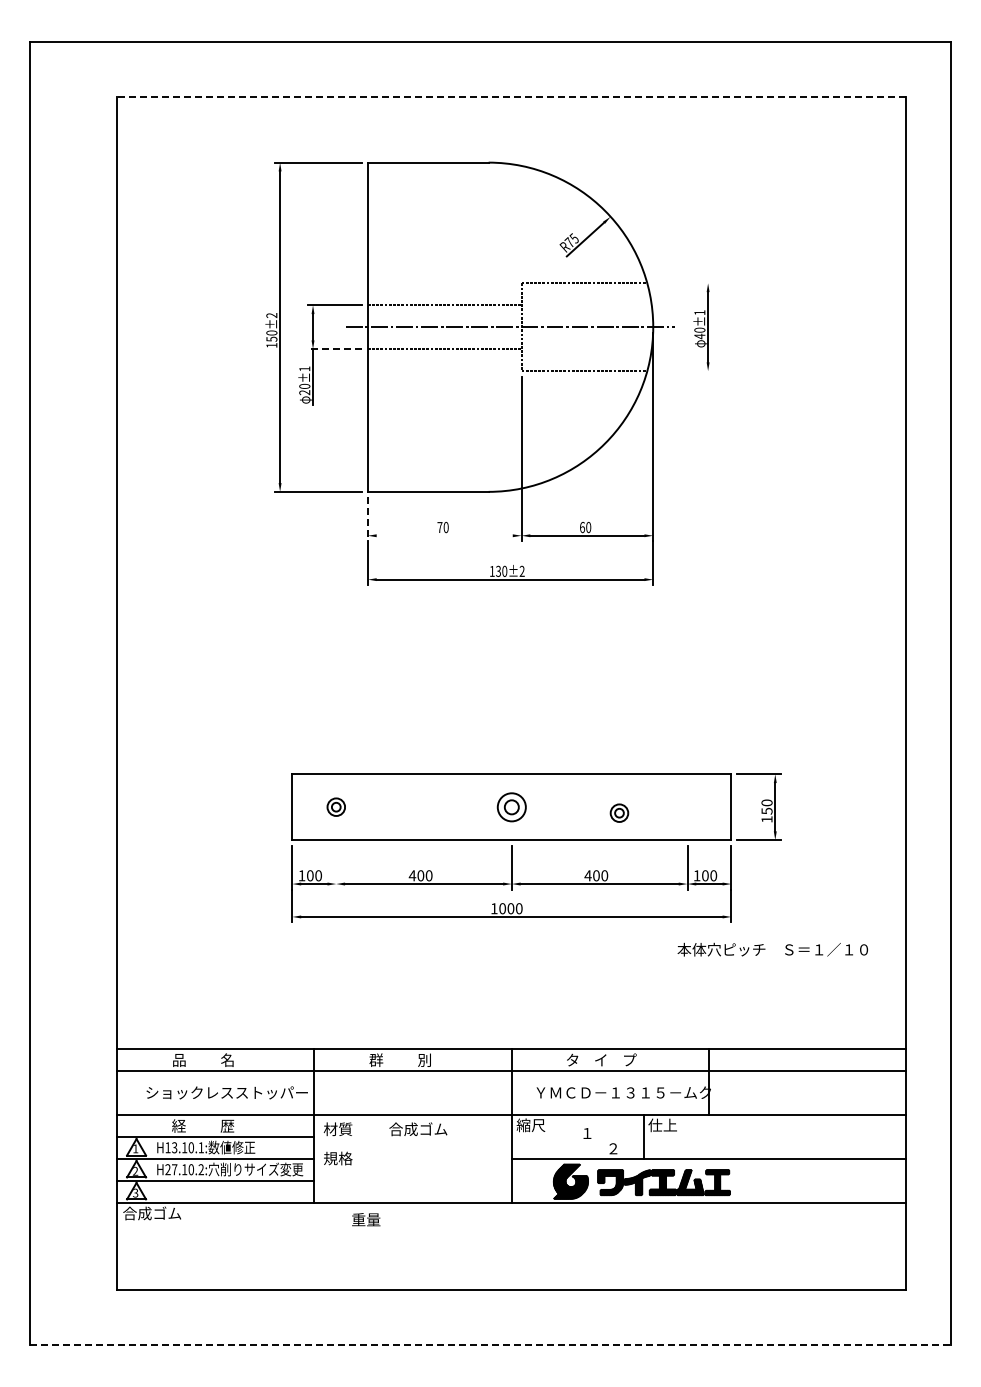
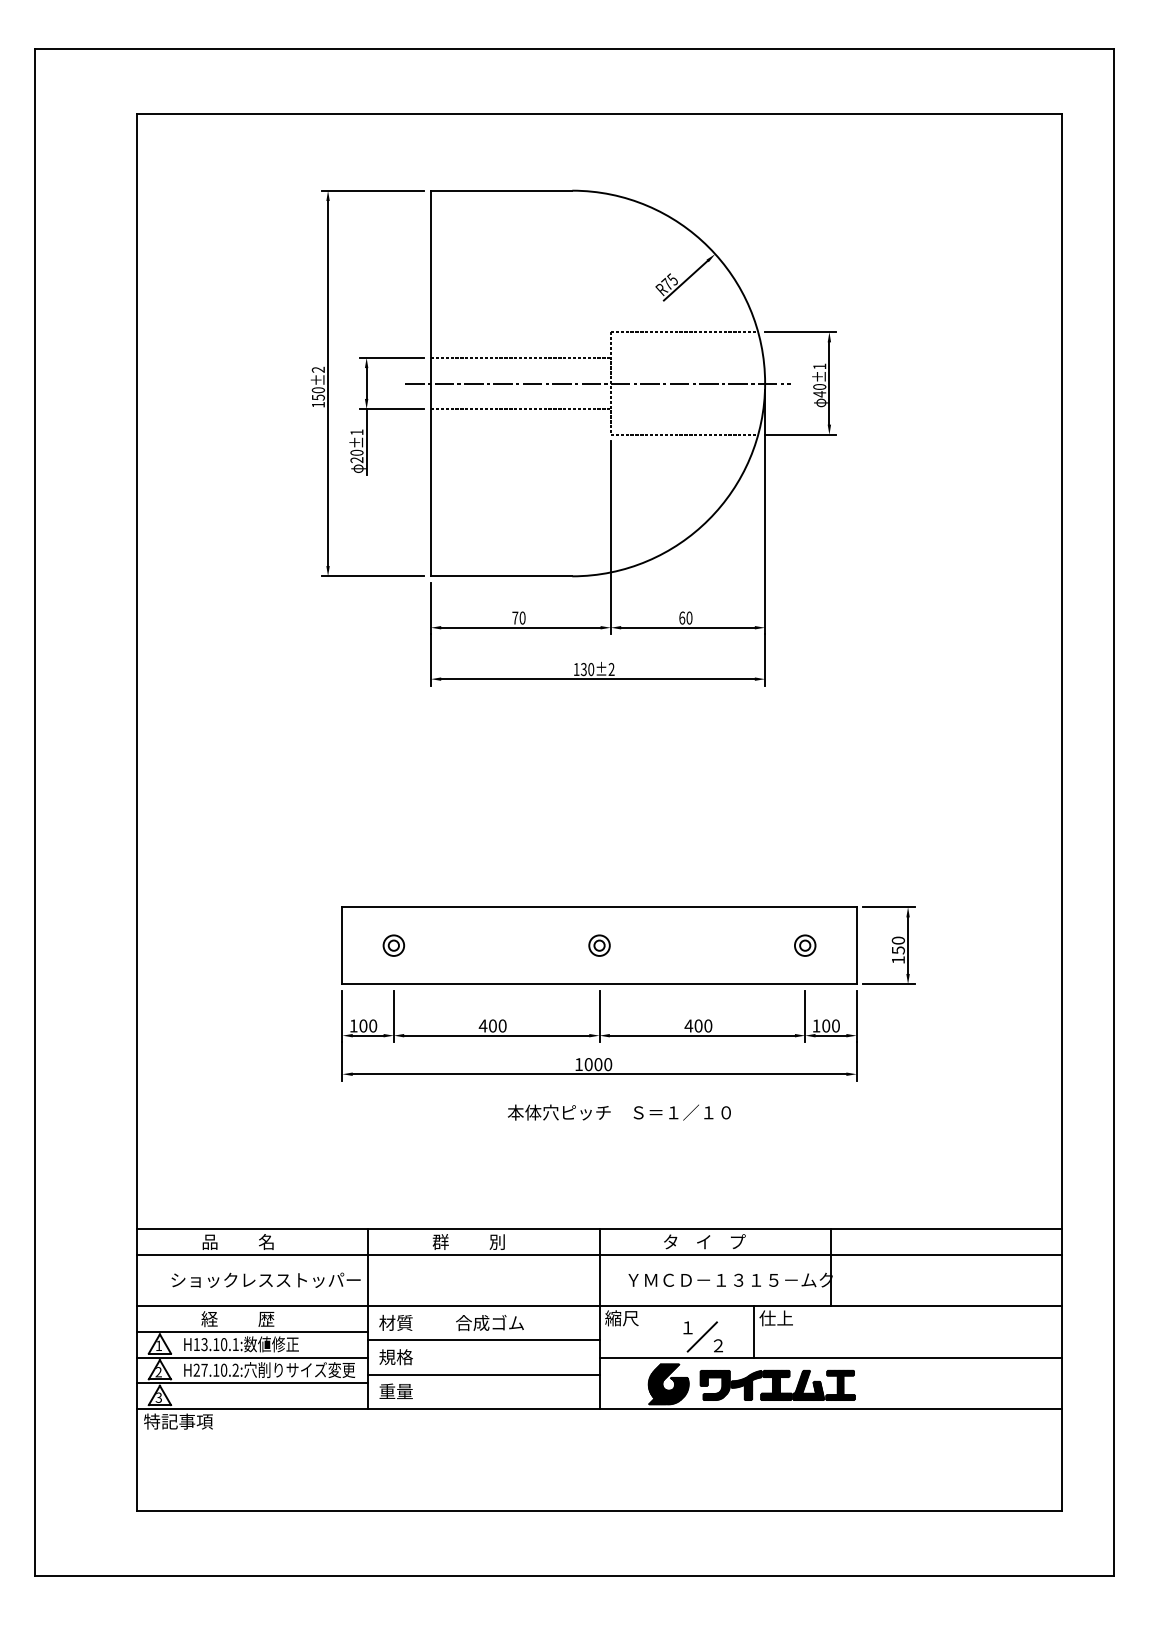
line: (511, 97) -> (599, 114), dashed -> solid
line: (682, 283) -> (799, 332), added
line: (334, 349) -> (391, 409), dashed -> solid
line: (682, 371) -> (799, 435), added
line: (367, 519) -> (430, 608), dashed -> solid
line: (444, 535) -> (520, 627), added
part: (511, 806) -> (599, 944), size x0.62
part: (619, 812) -> (805, 944), moved
line: (336, 867) -> (394, 1016), added
text: (772, 949) -> (619, 1112), moved
line: (599, 1140) -> (702, 1336), added
line: (412, 1144) -> (483, 1340), added
line: (412, 1173) -> (483, 1374), added
text: (152, 1213) -> (178, 1421), 合成ゴム -> 特記事項
text: (366, 1219) -> (396, 1391), moved
line: (490, 1345) -> (574, 1576), dashed -> solid

